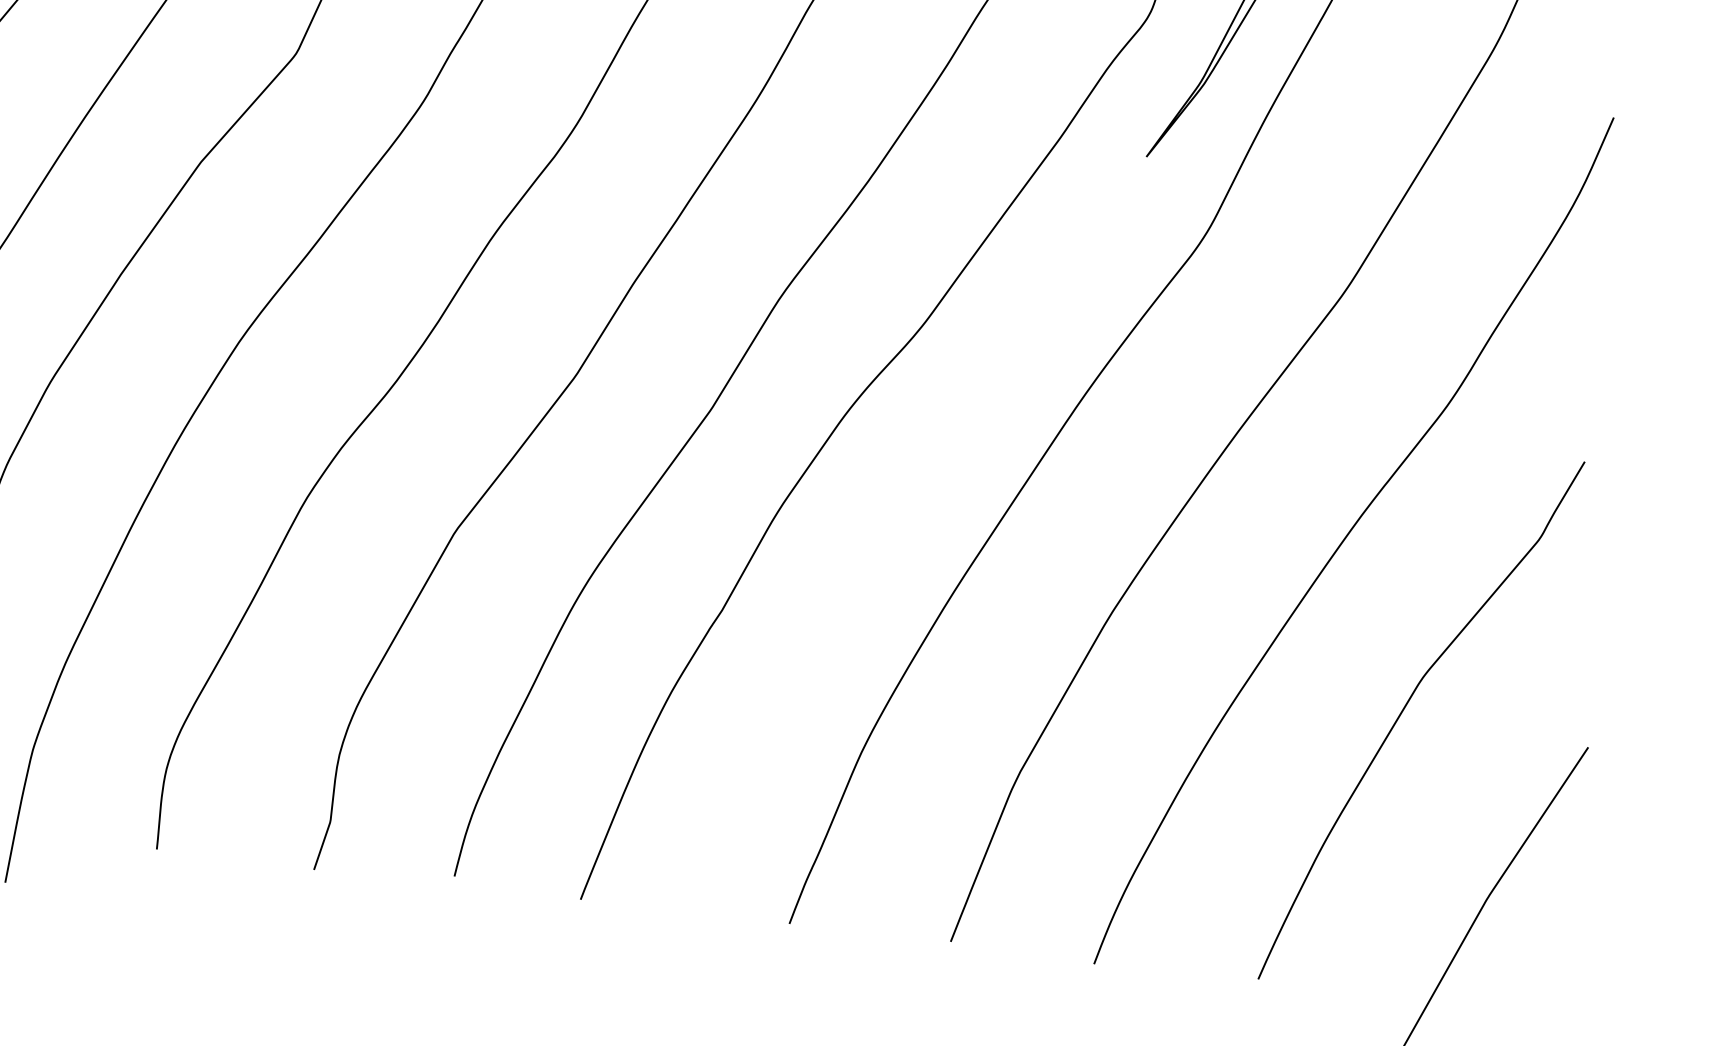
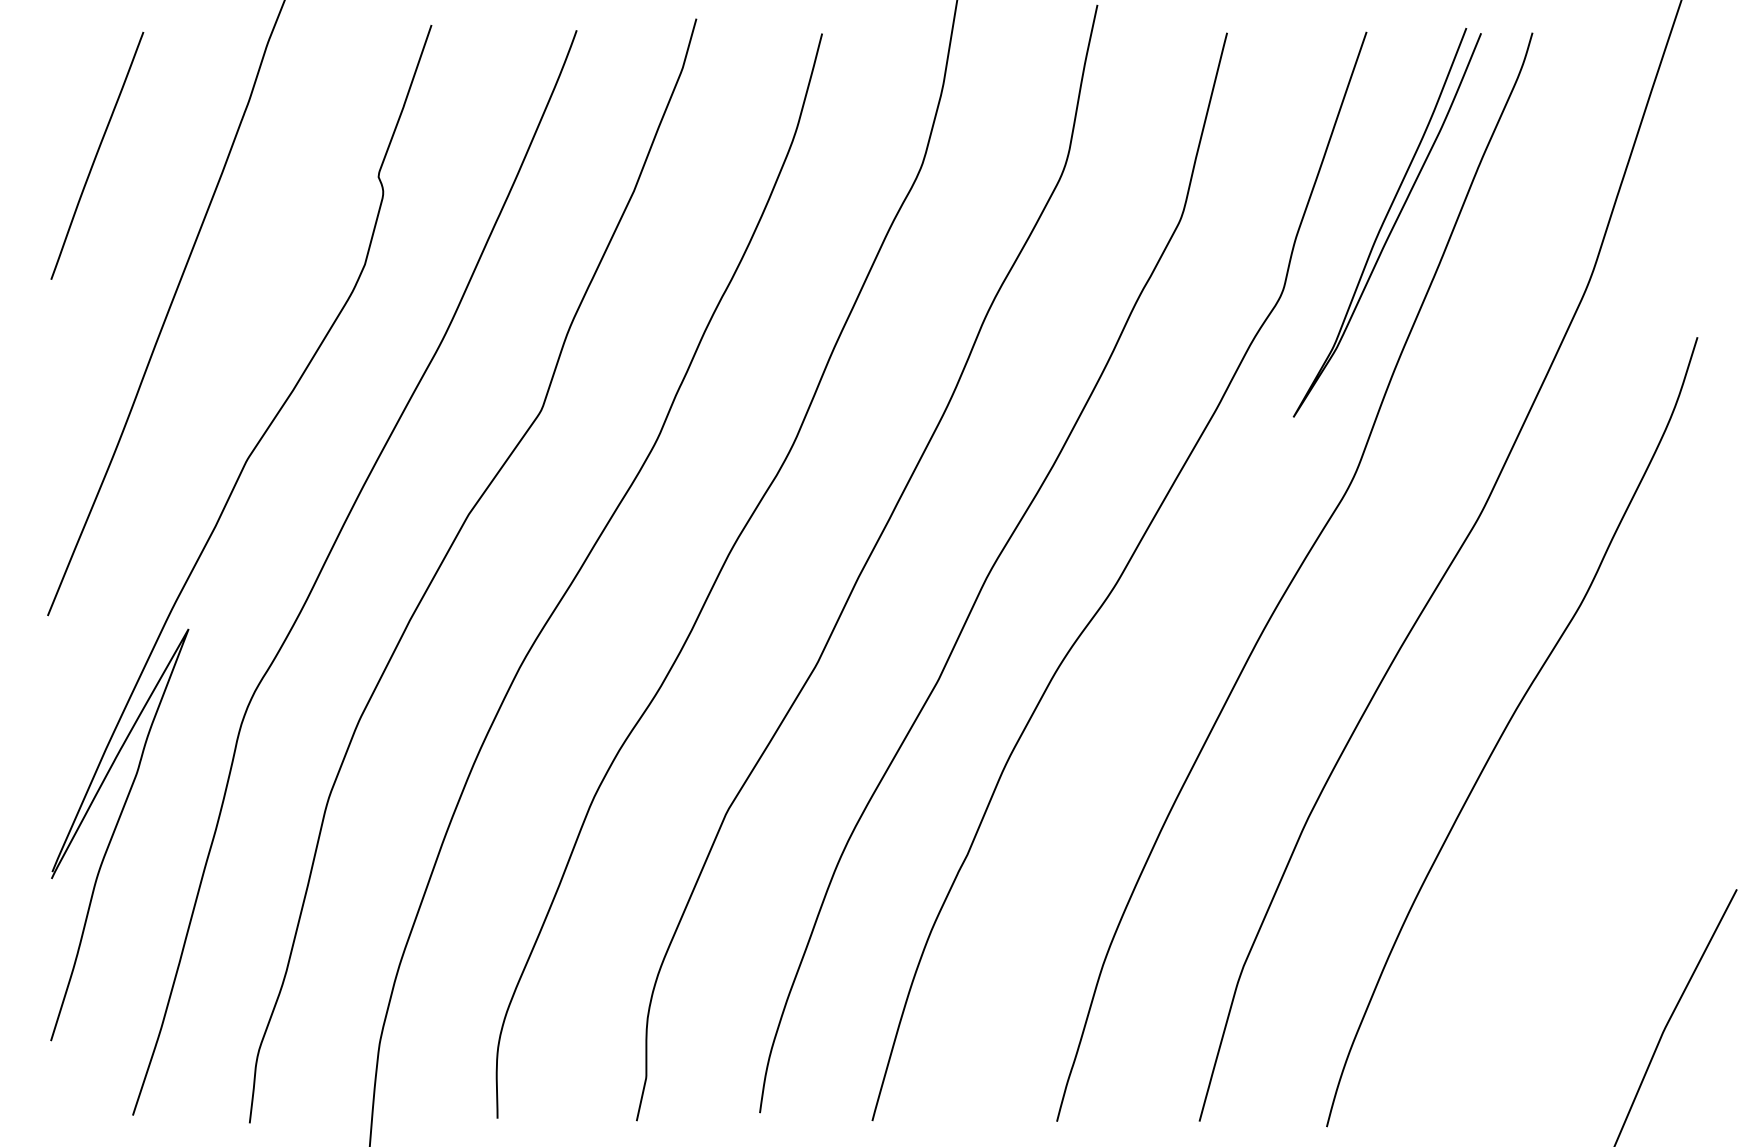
curve: (1404, 710) -> (1572, 875), removed

